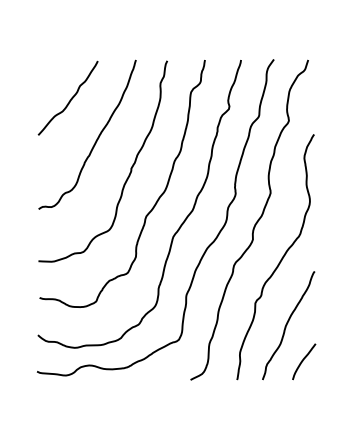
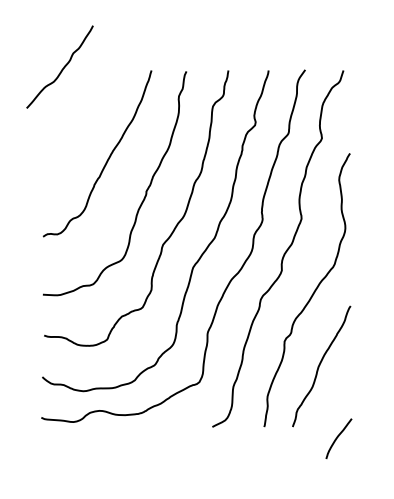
curve: (70, 99) -> (62, 68), moved
curve: (303, 360) -> (338, 437), moved

